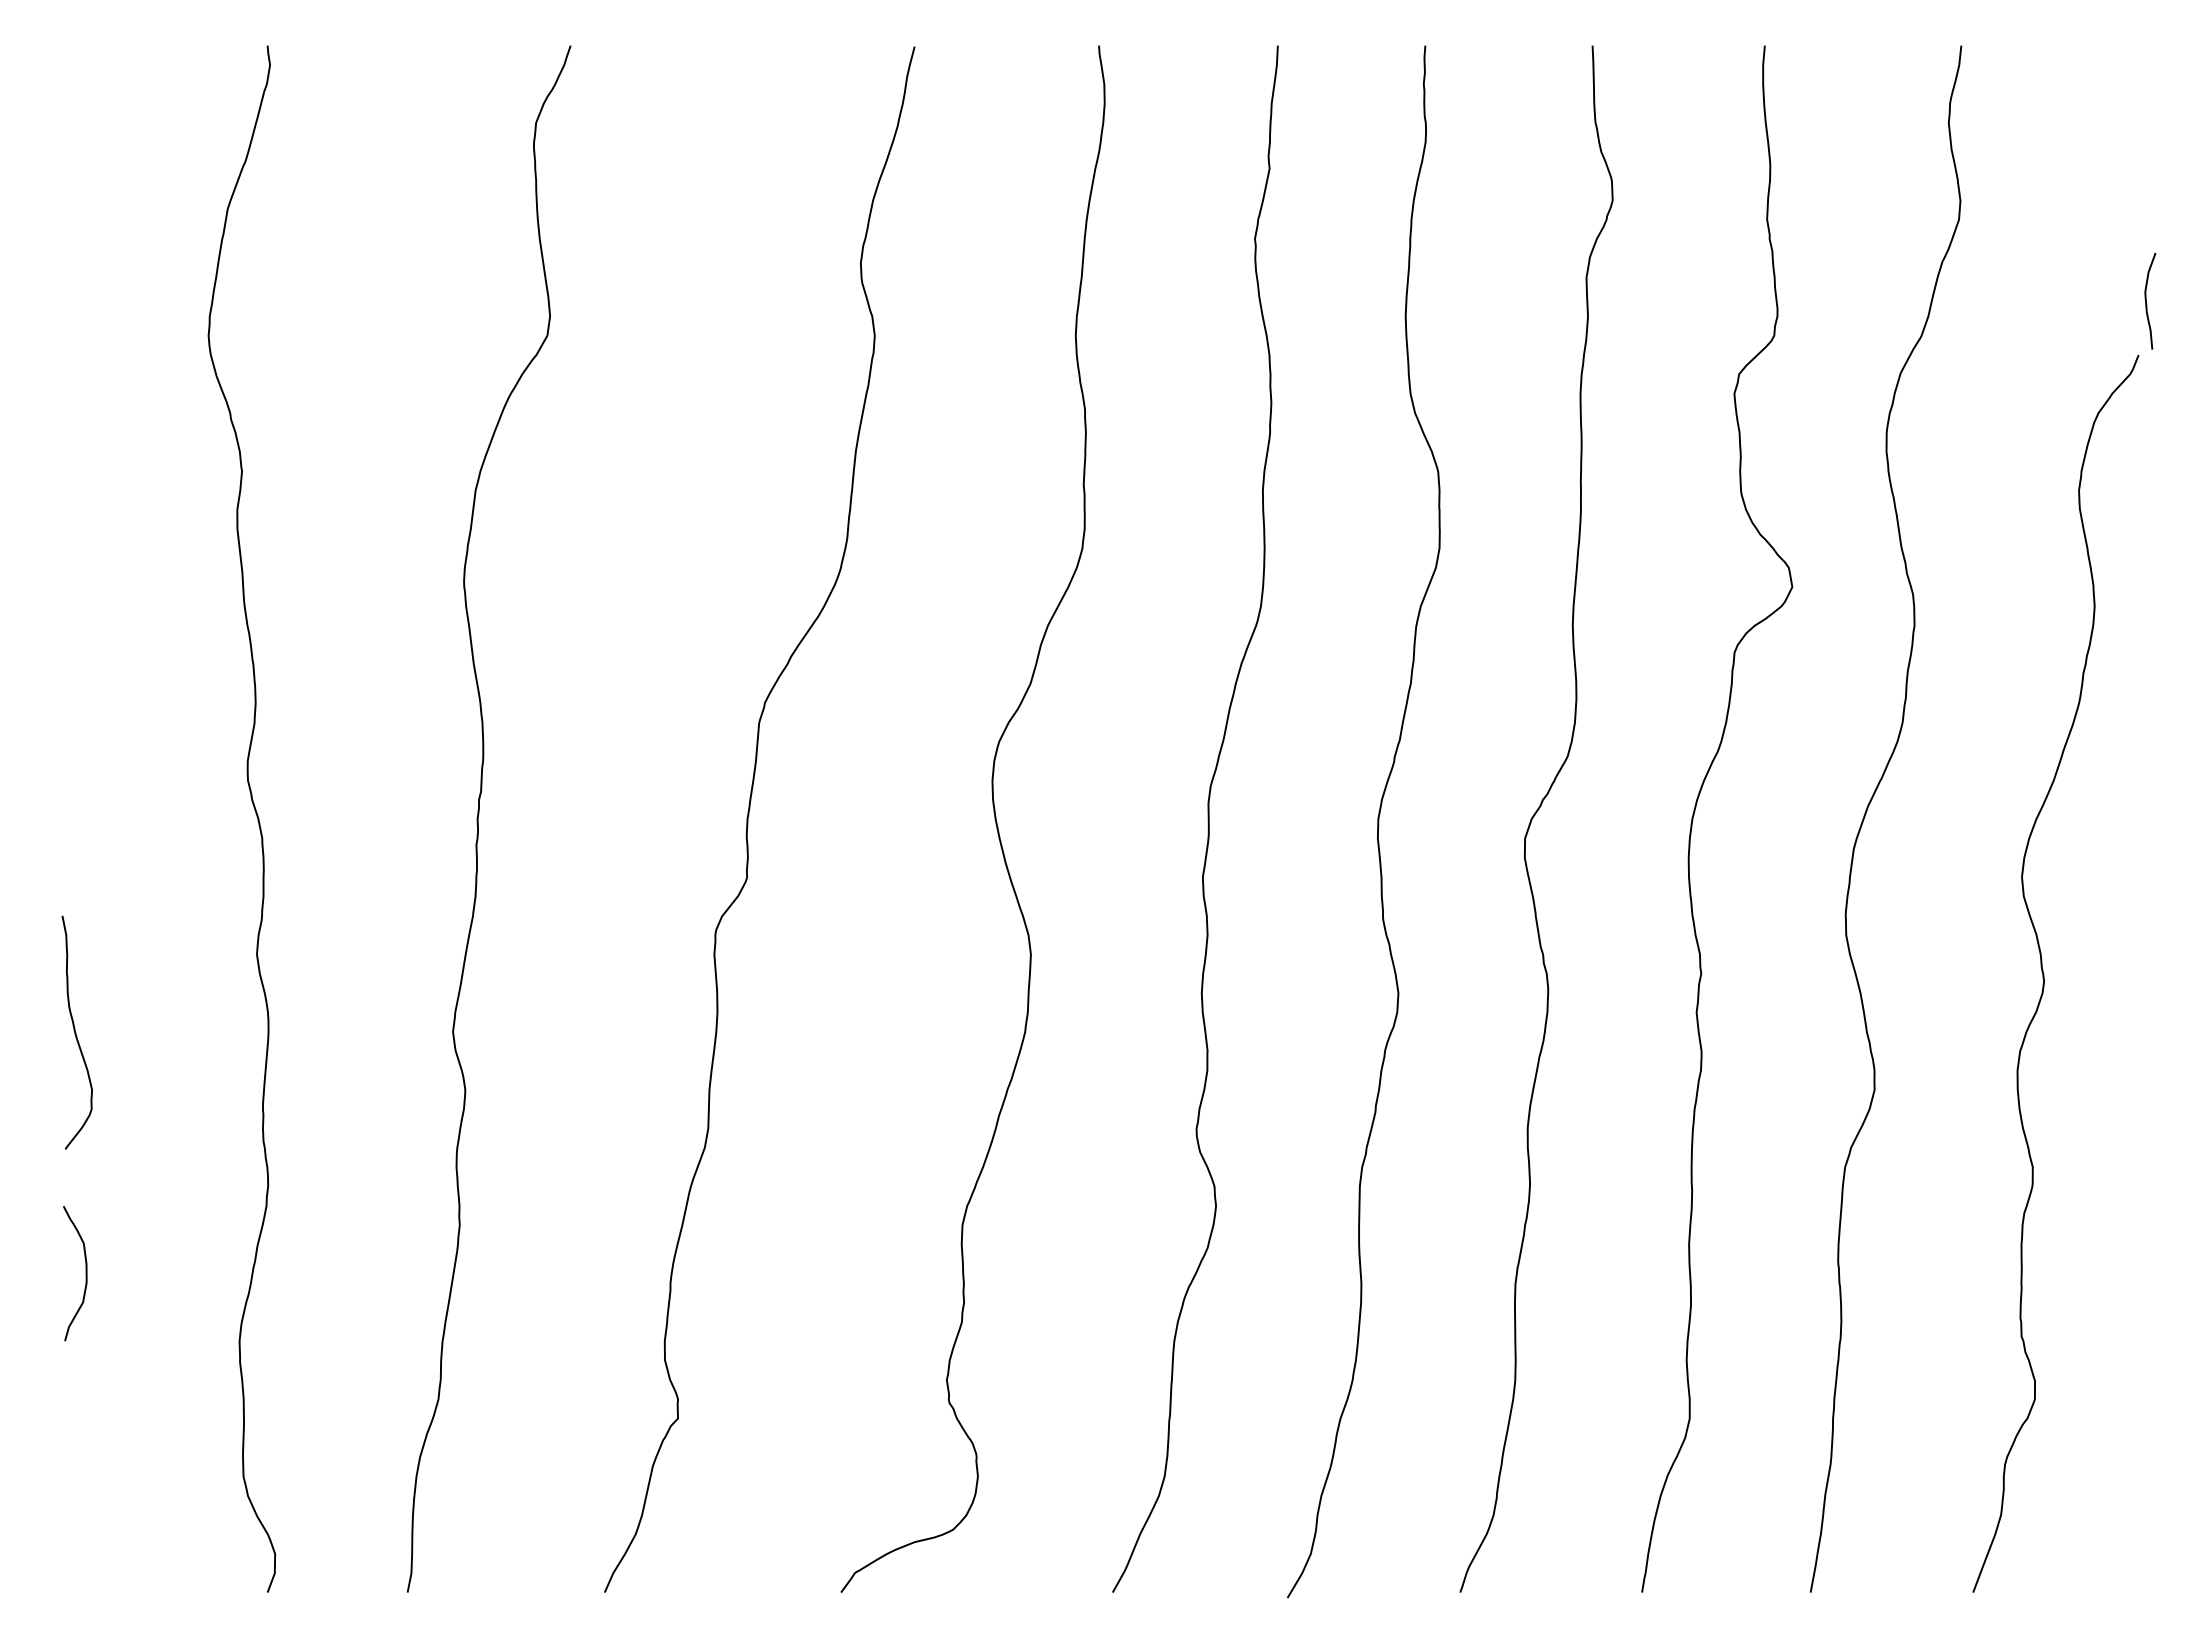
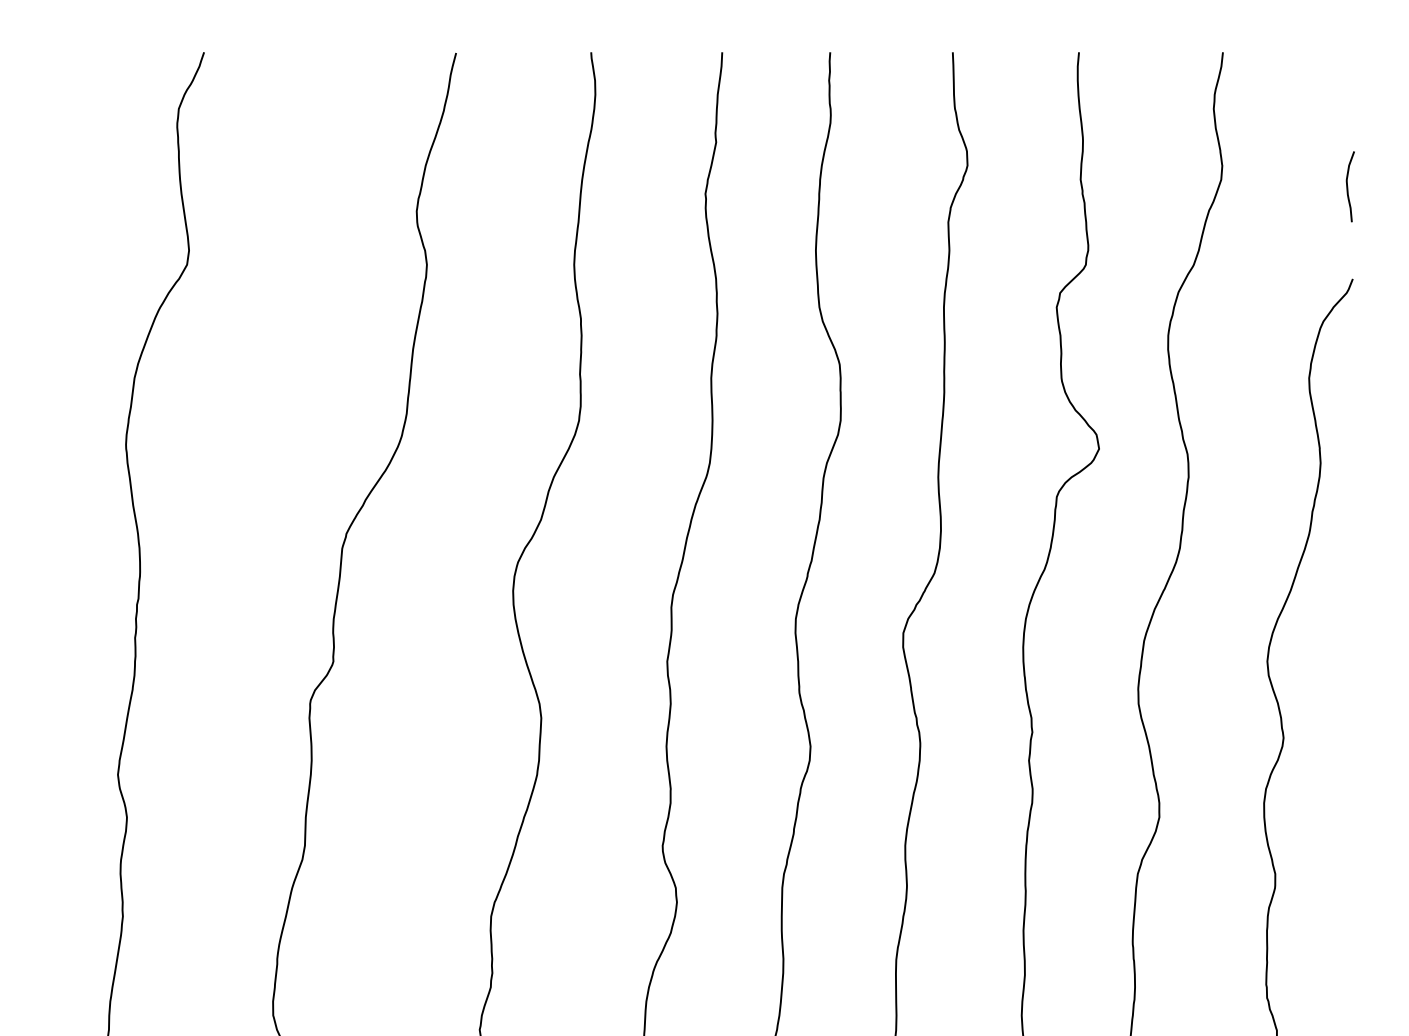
curve: (2146, 301) -> (1347, 186), moved

